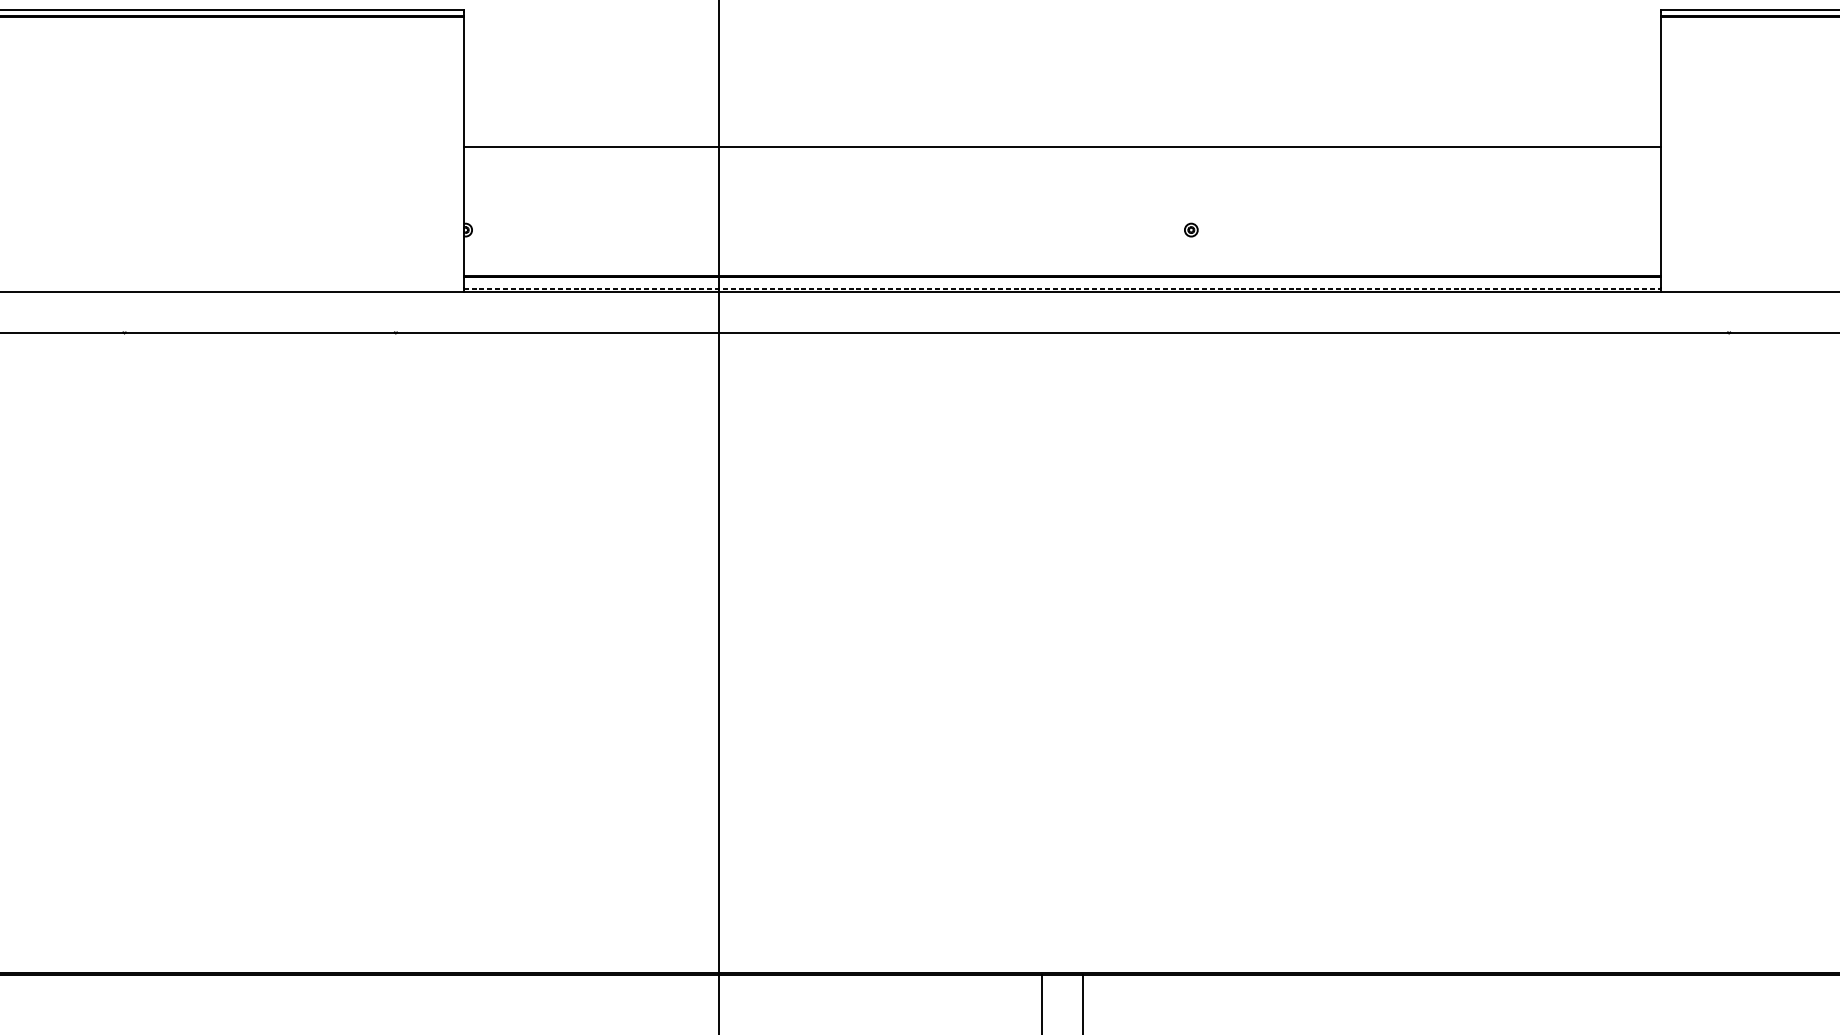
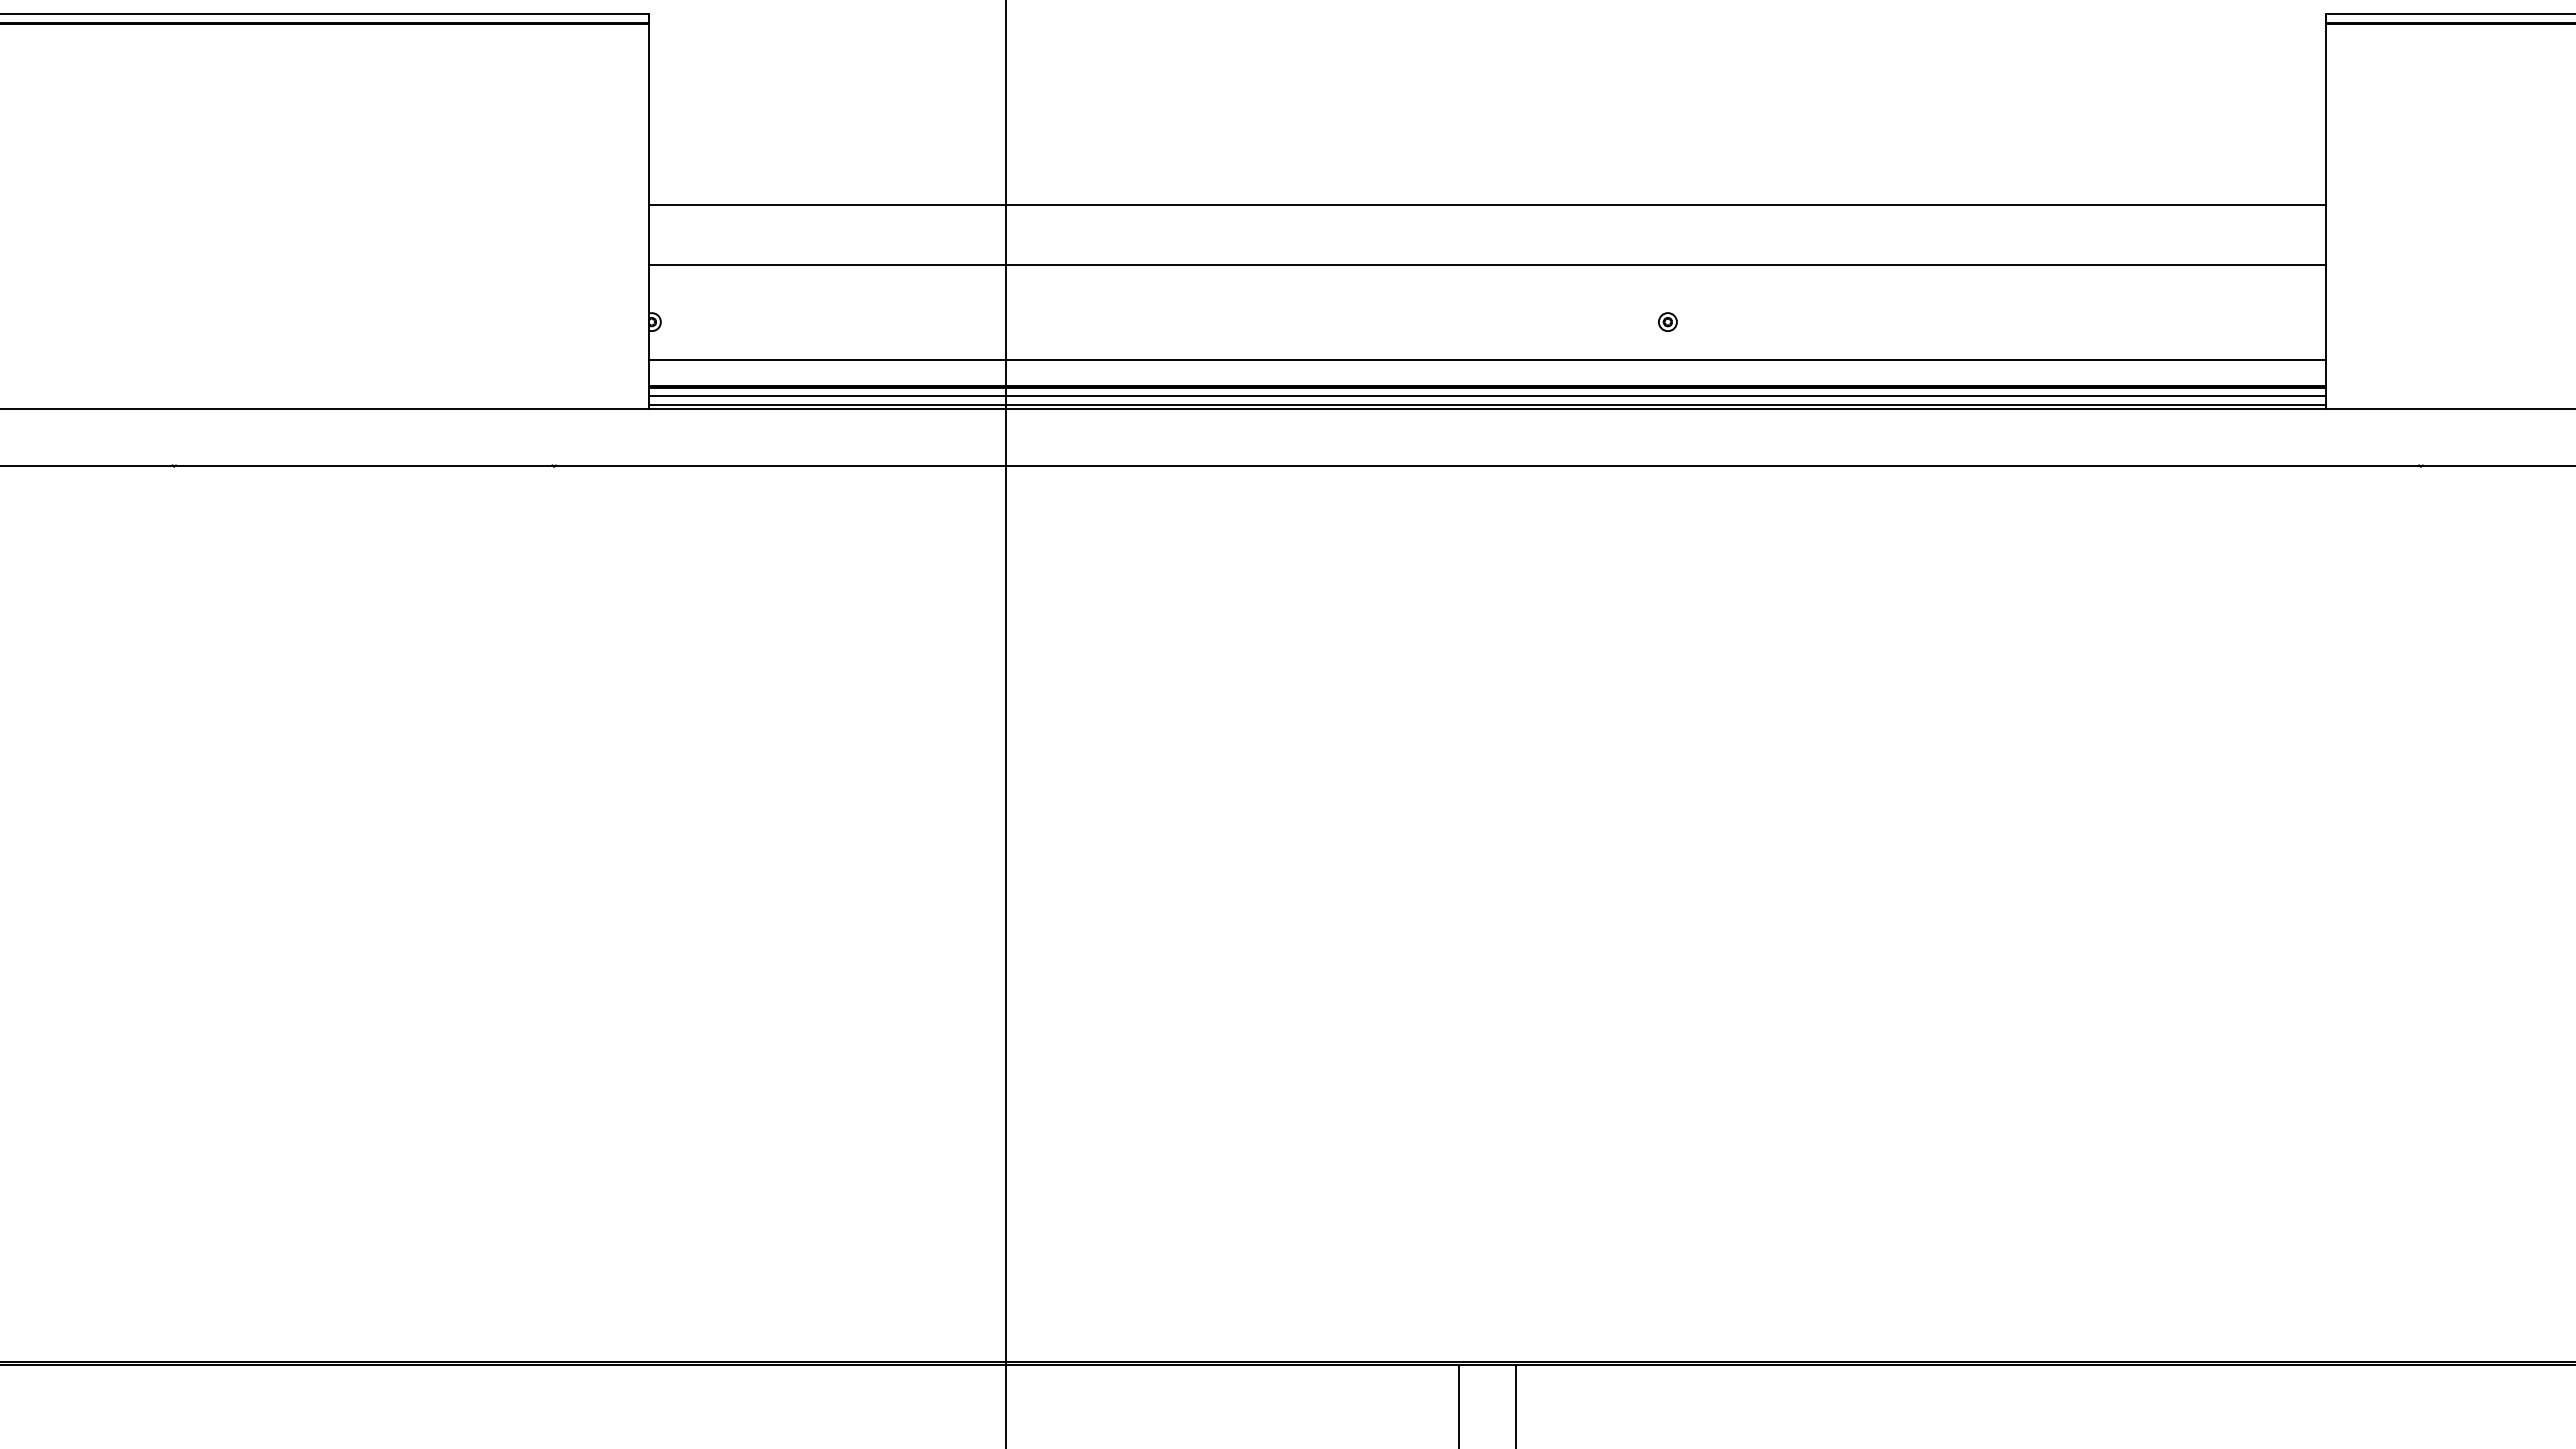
line: (1062, 189) -> (1487, 265), added
line: (1062, 257) -> (1487, 360), added
line: (1062, 282) -> (1487, 395), added
line: (1063, 288) -> (1488, 404), dashed -> solid

